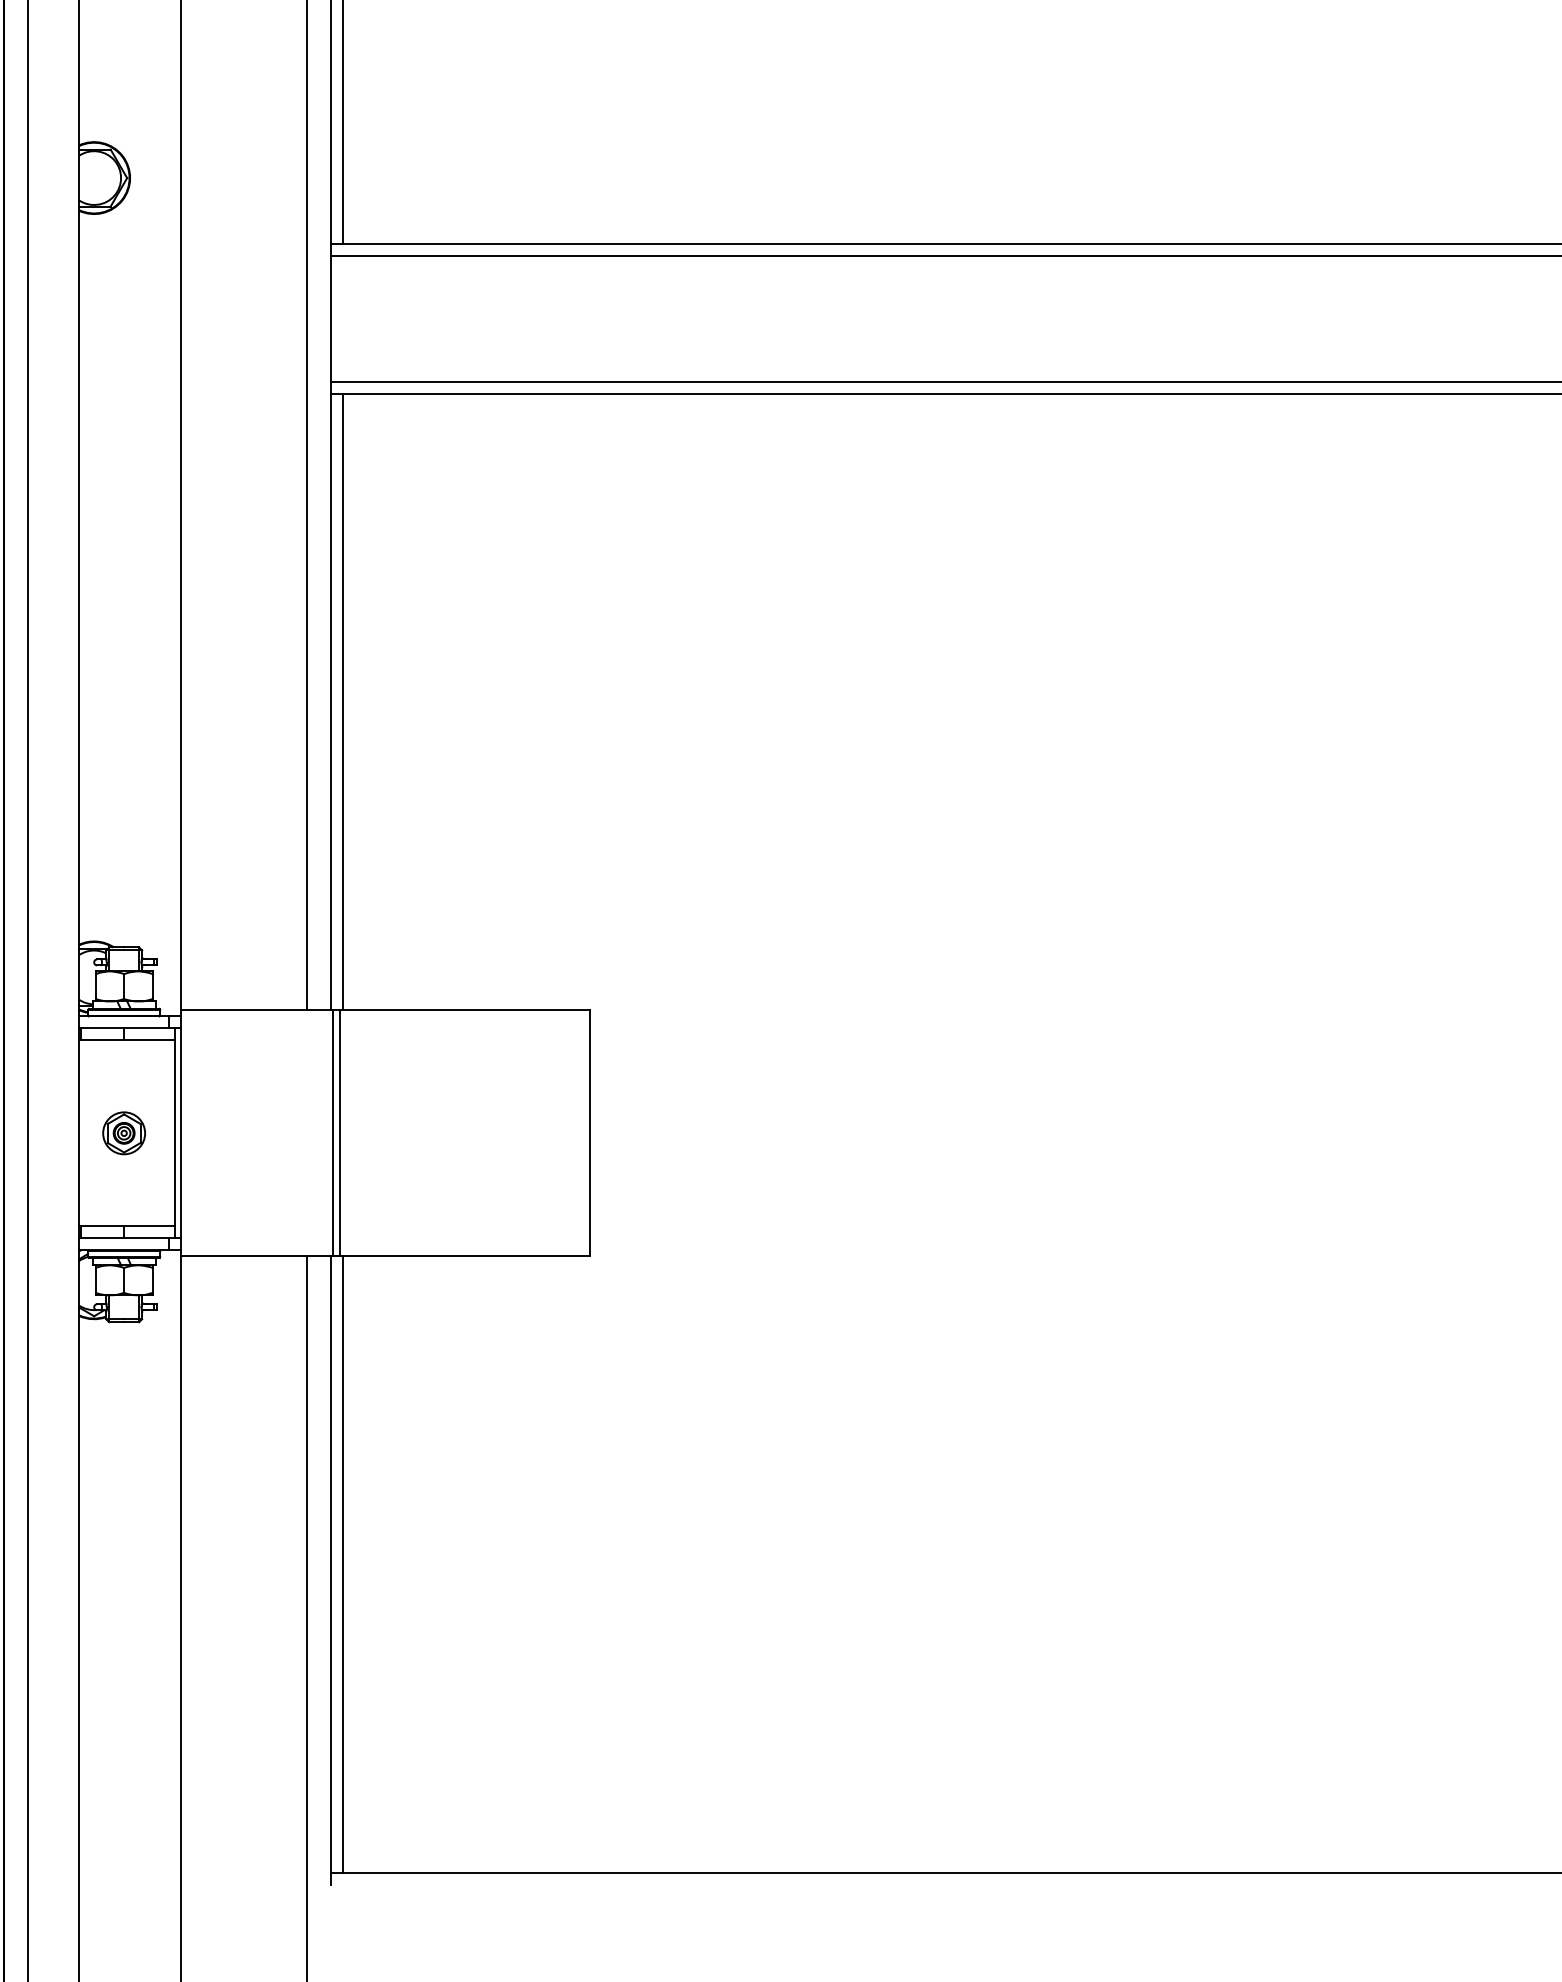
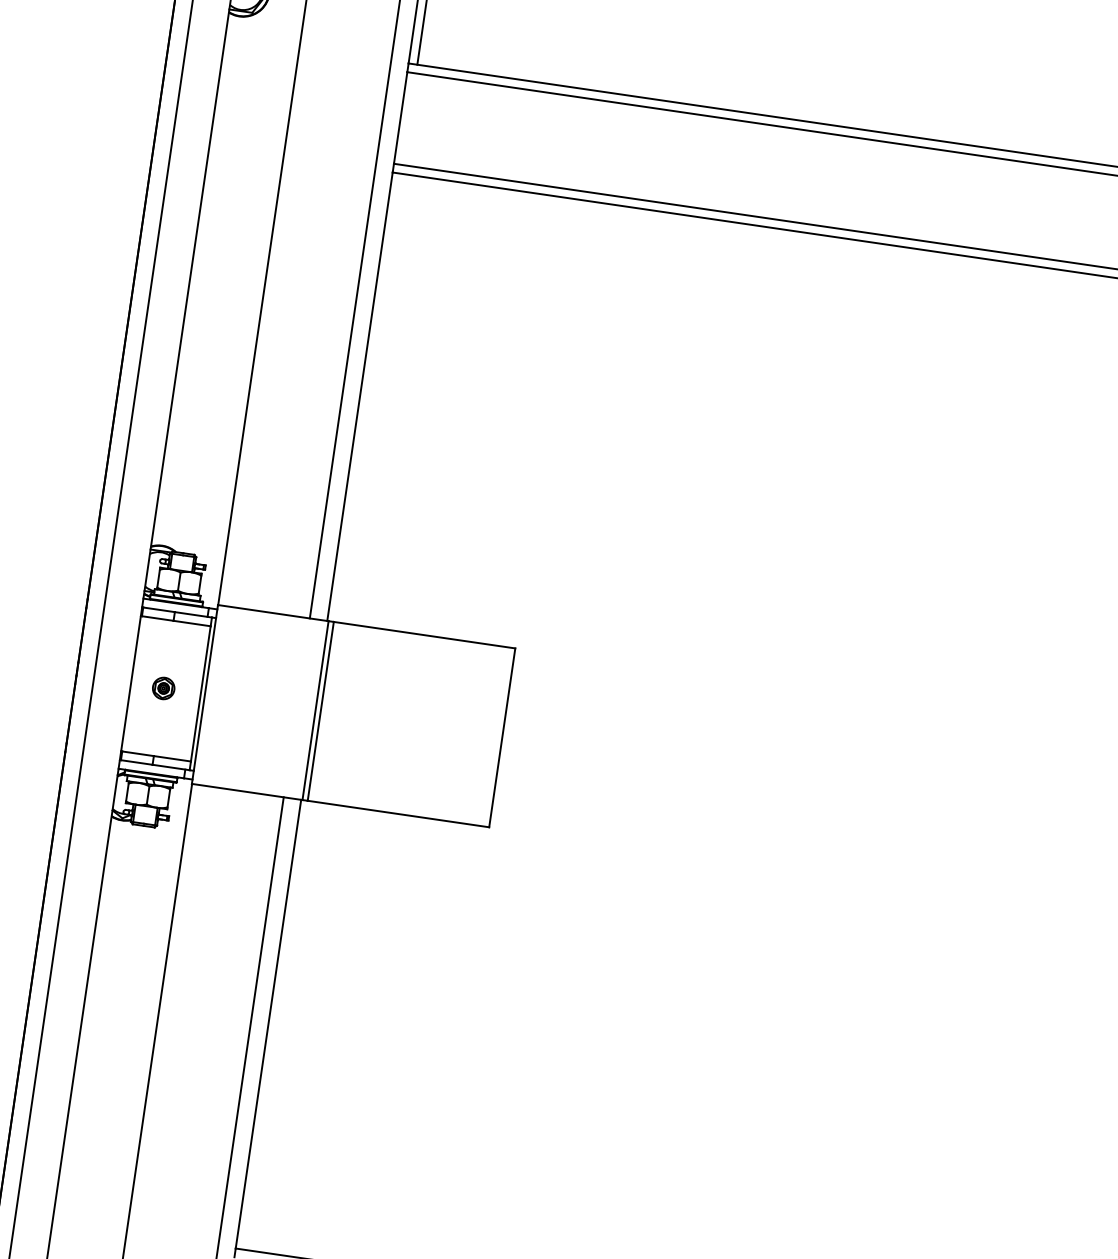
line: (343, 701) -> (369, 397), removed
part: (123, 1133) -> (163, 688), size x0.7
line: (343, 1564) -> (277, 1025), removed

